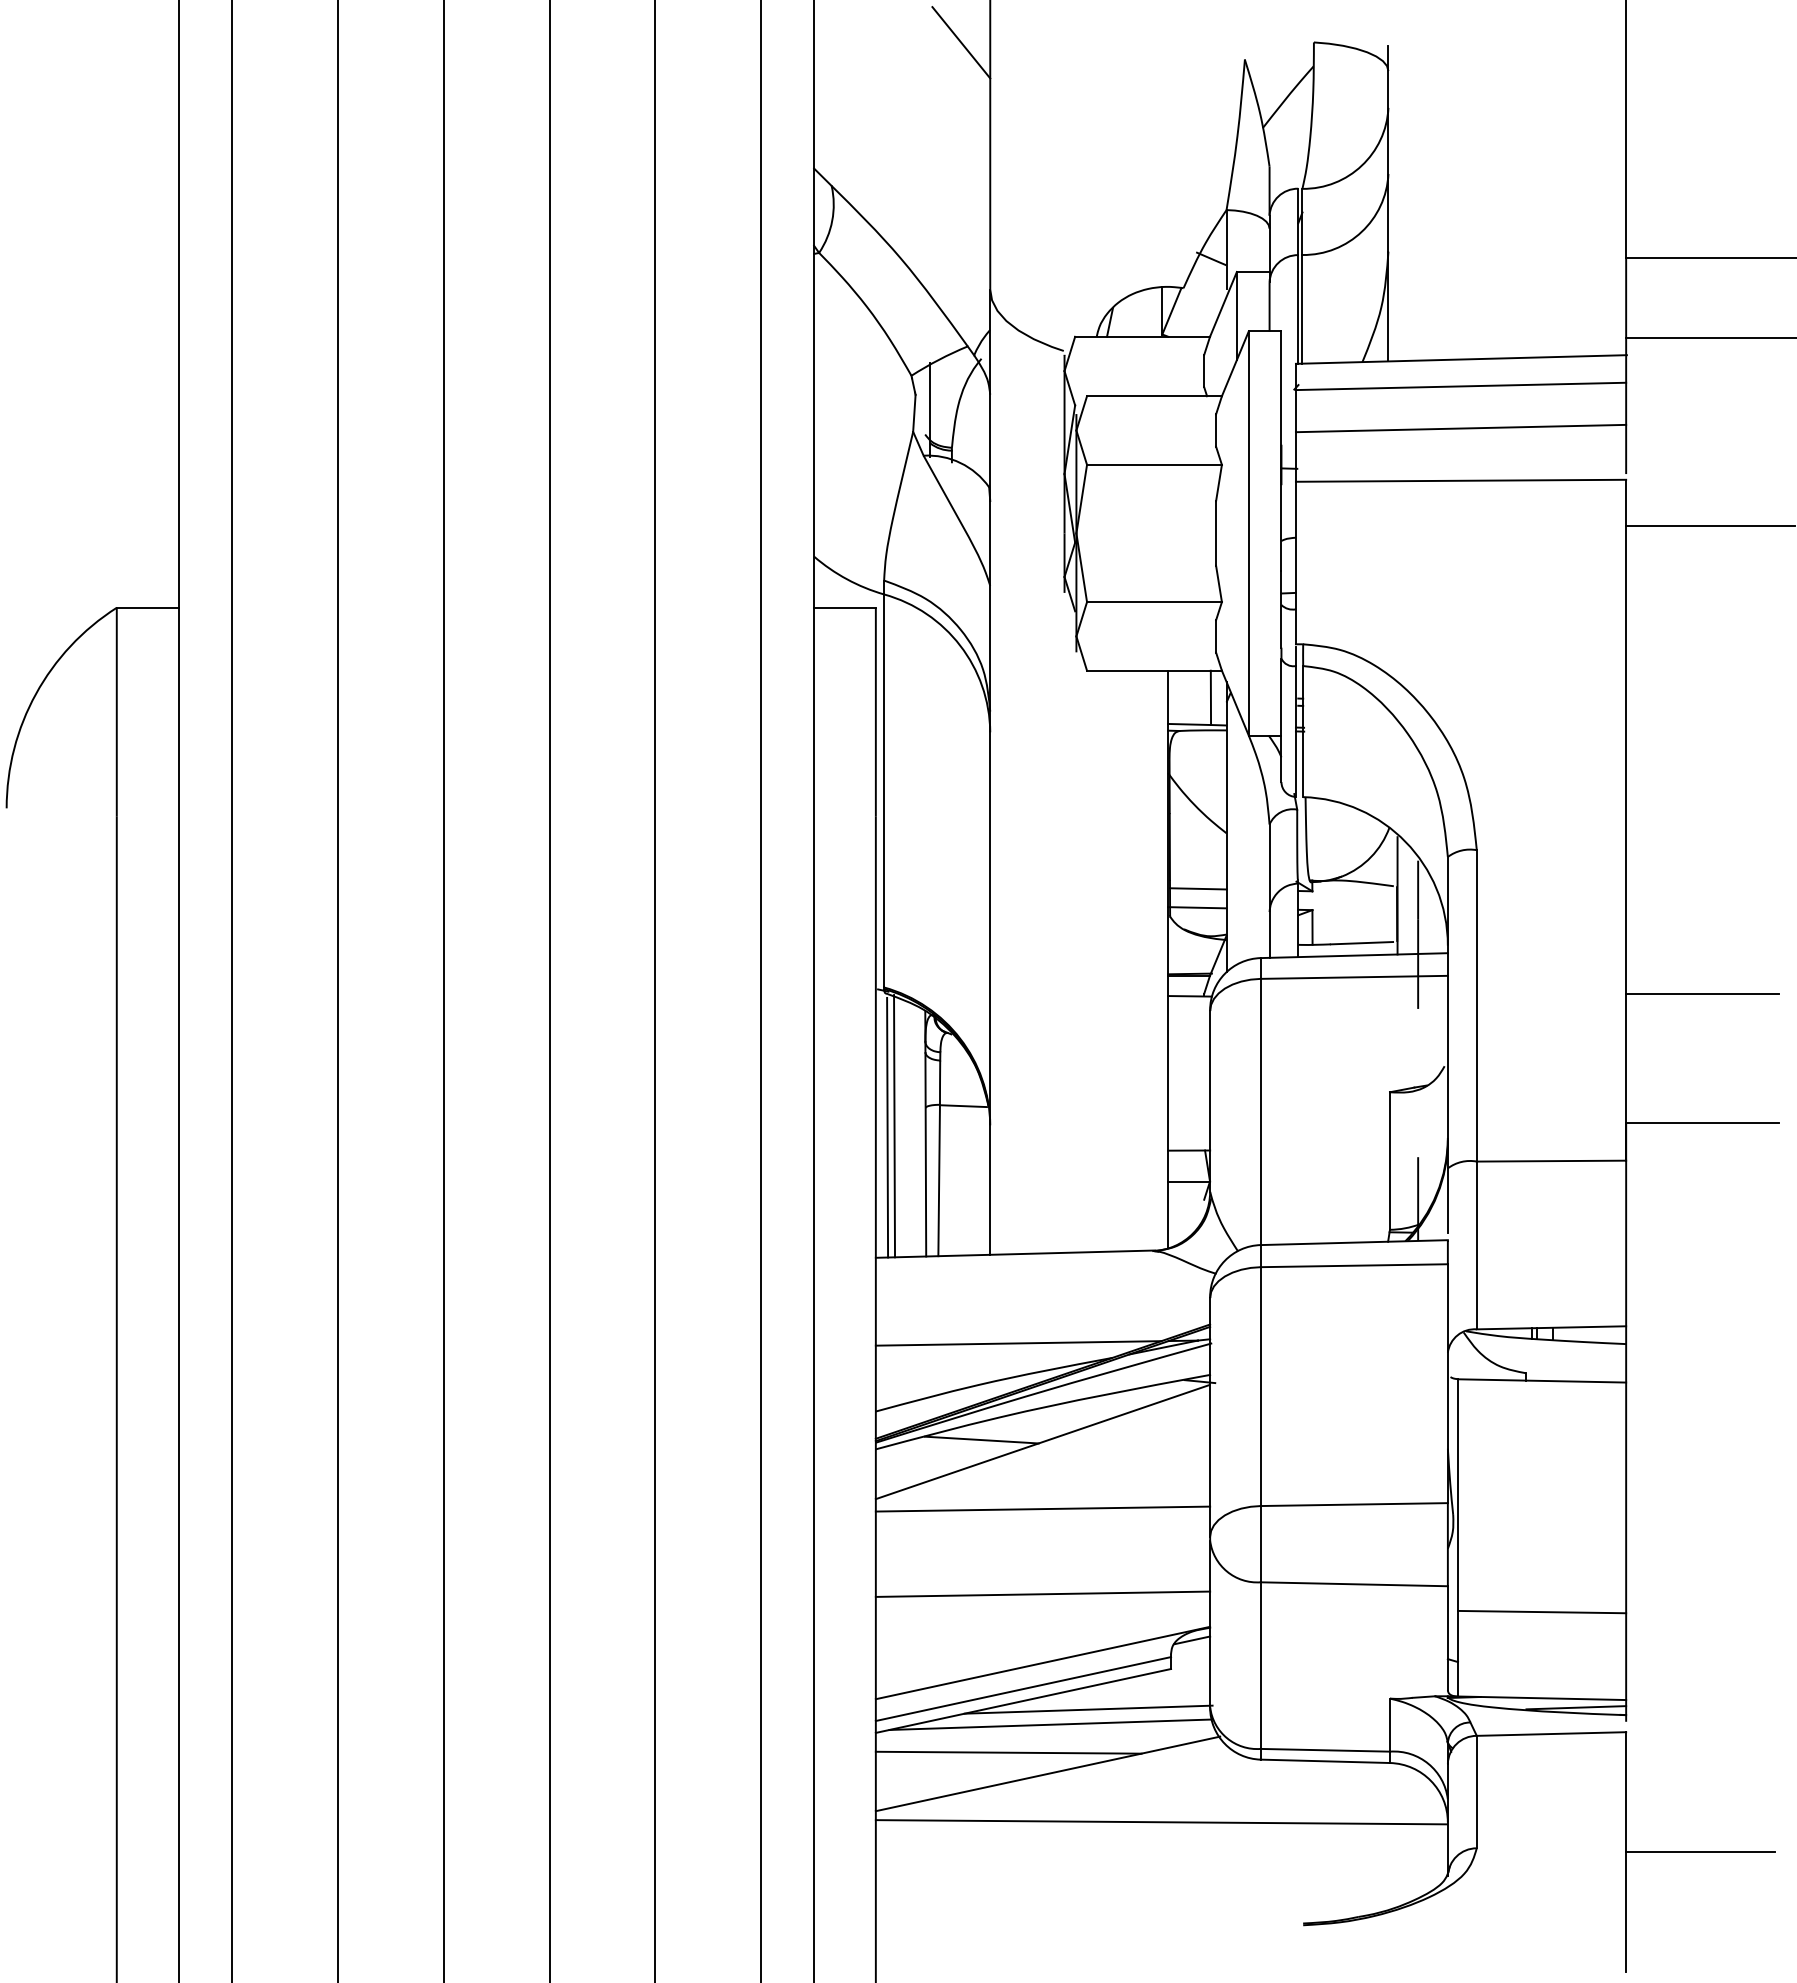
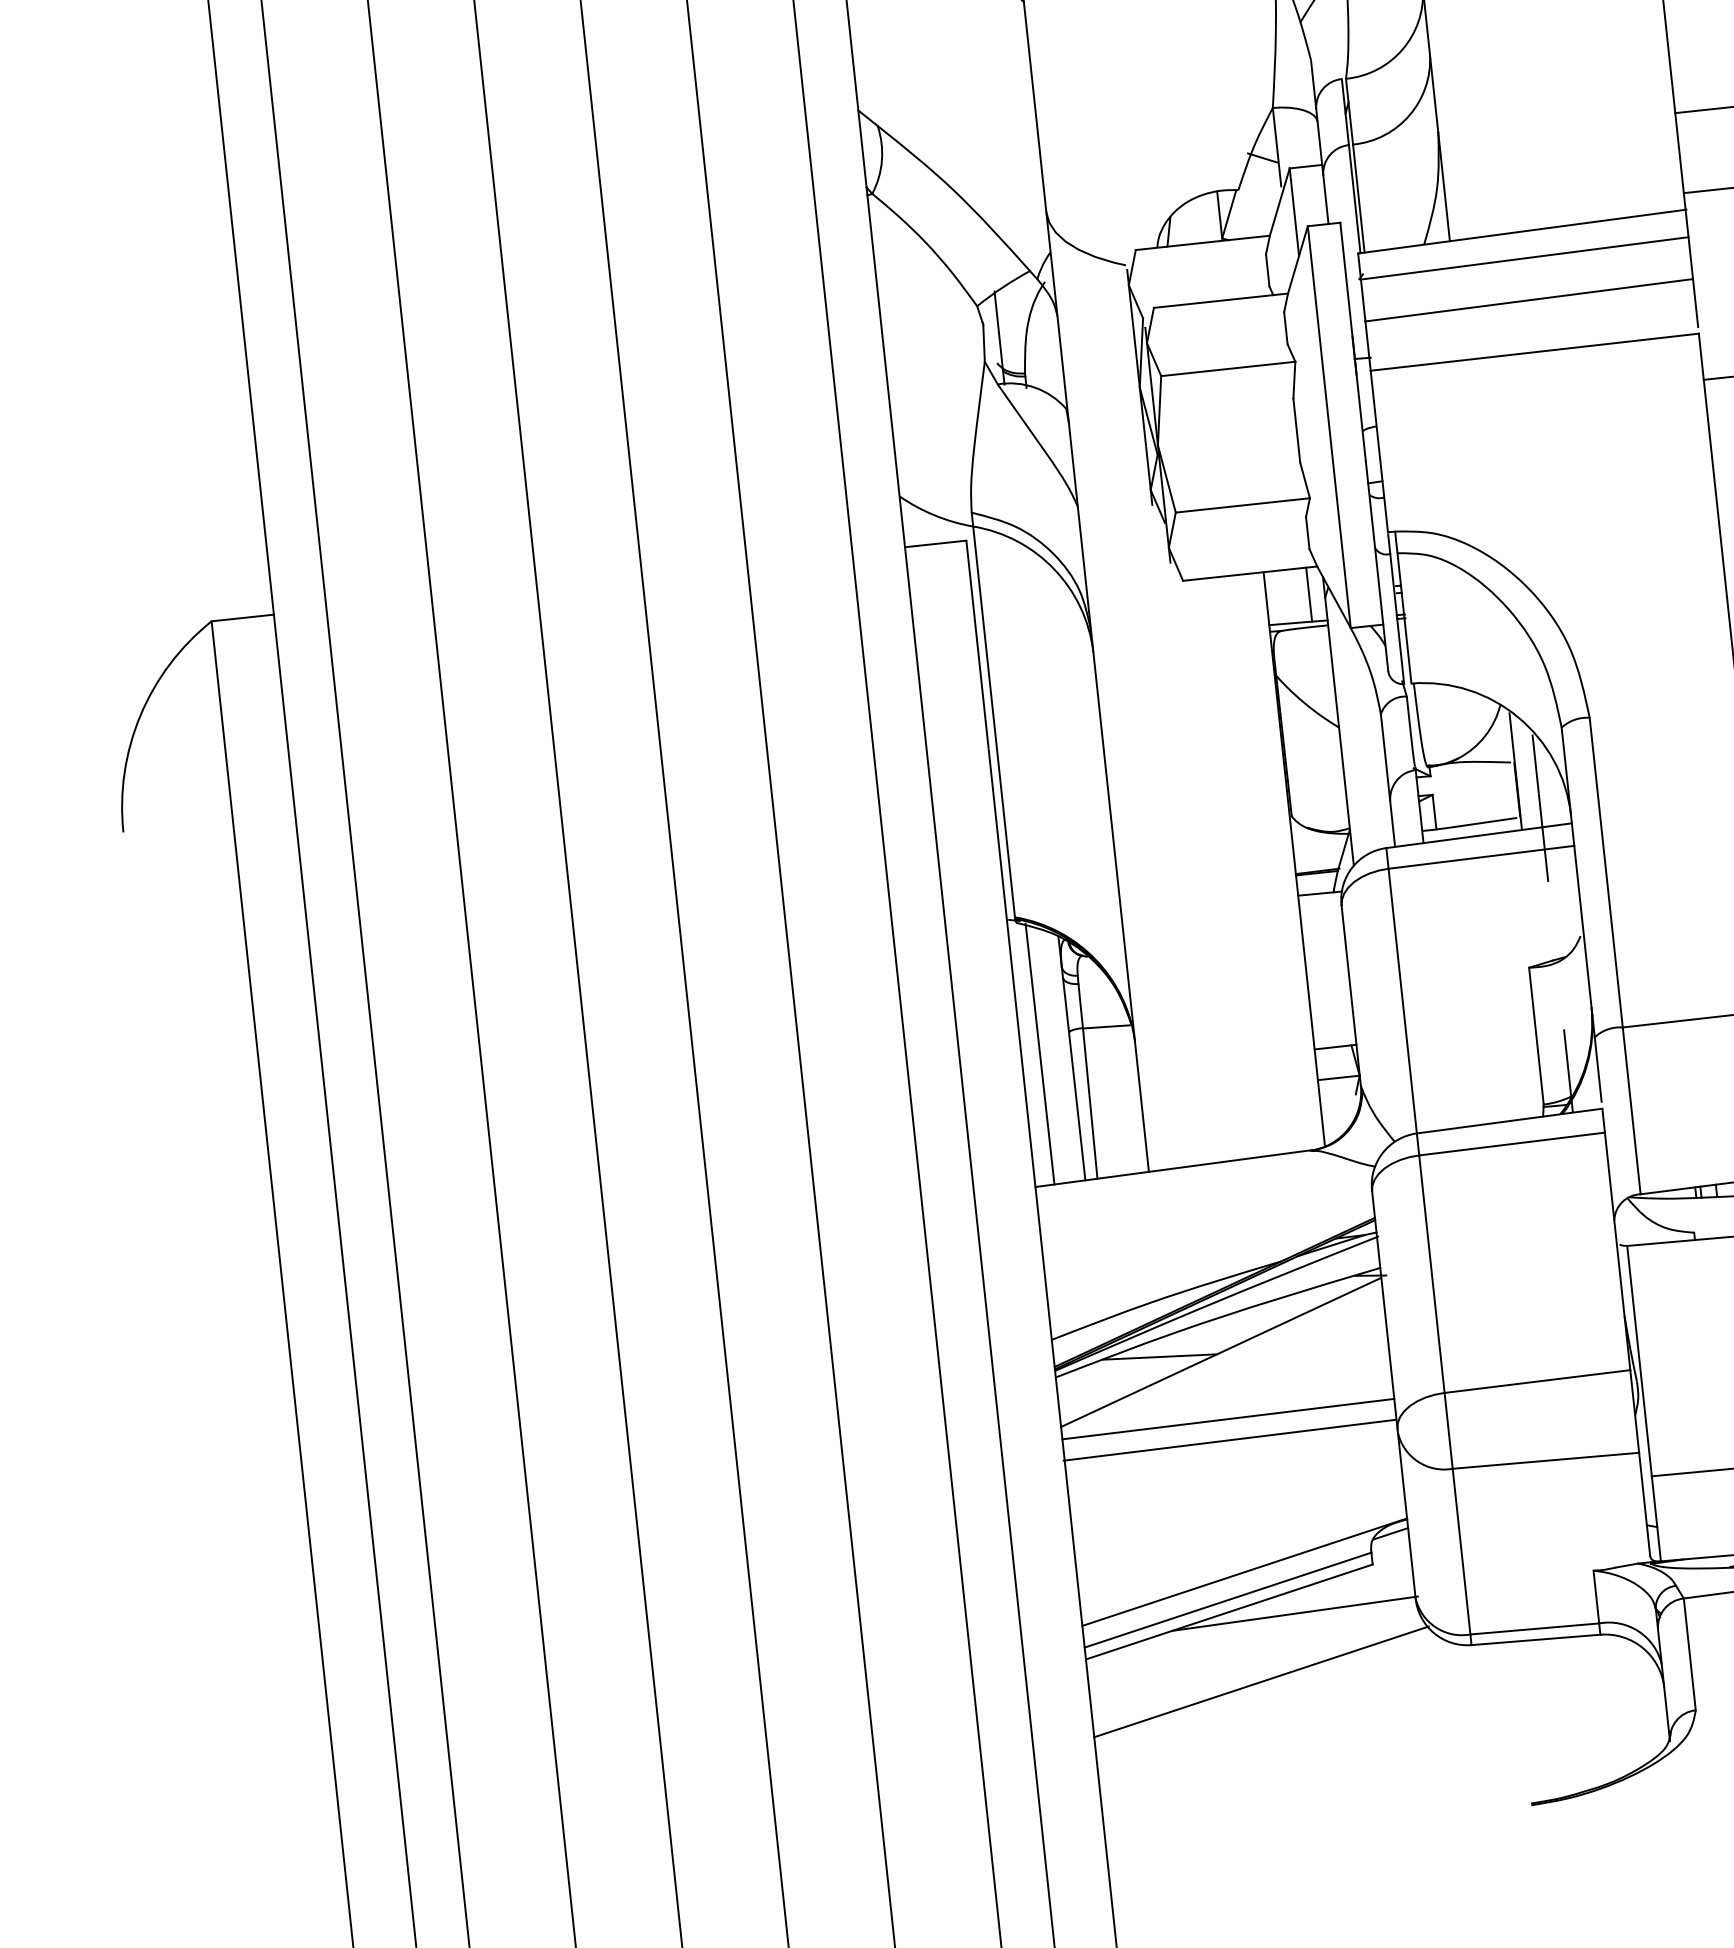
line: (1198, 888) -> (1317, 785), removed
line: (1197, 907) -> (1318, 804), removed
line: (887, 1127) -> (1033, 1056), removed
line: (1018, 1343) -> (1186, 1257), removed
line: (1042, 1593) -> (1229, 1439), moved
line: (1050, 1724) -> (1258, 1632), removed
line: (1008, 1752) -> (1219, 1664), removed
line: (1161, 1822) -> (1379, 1718), removed

